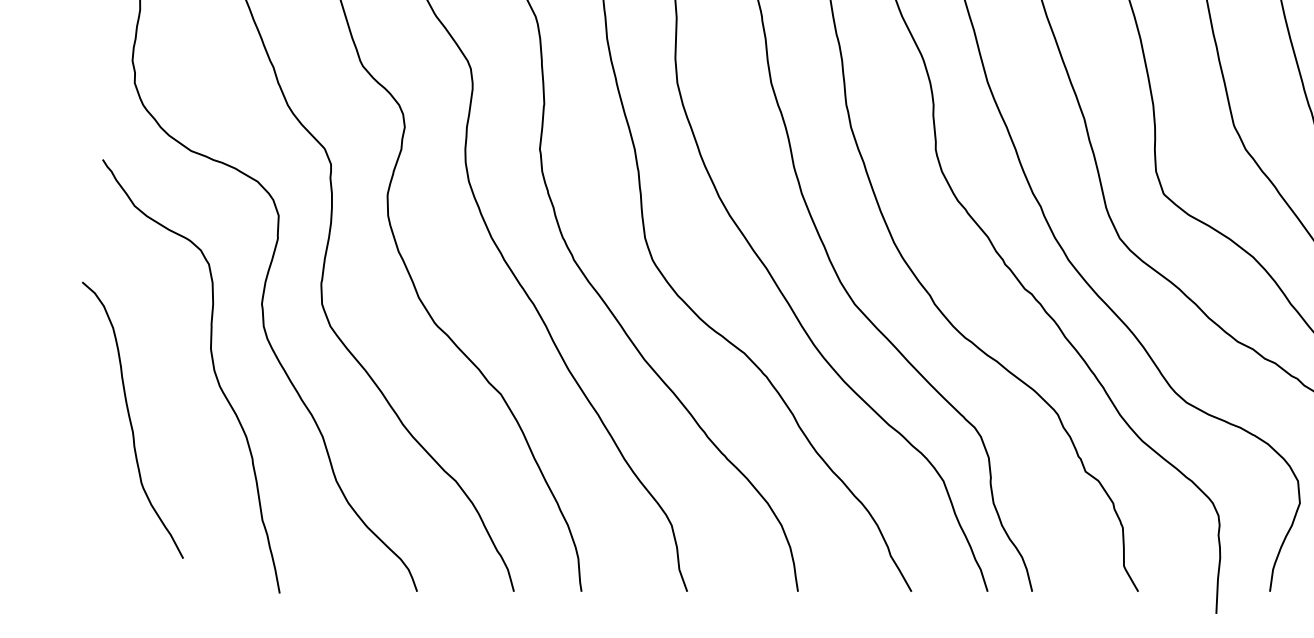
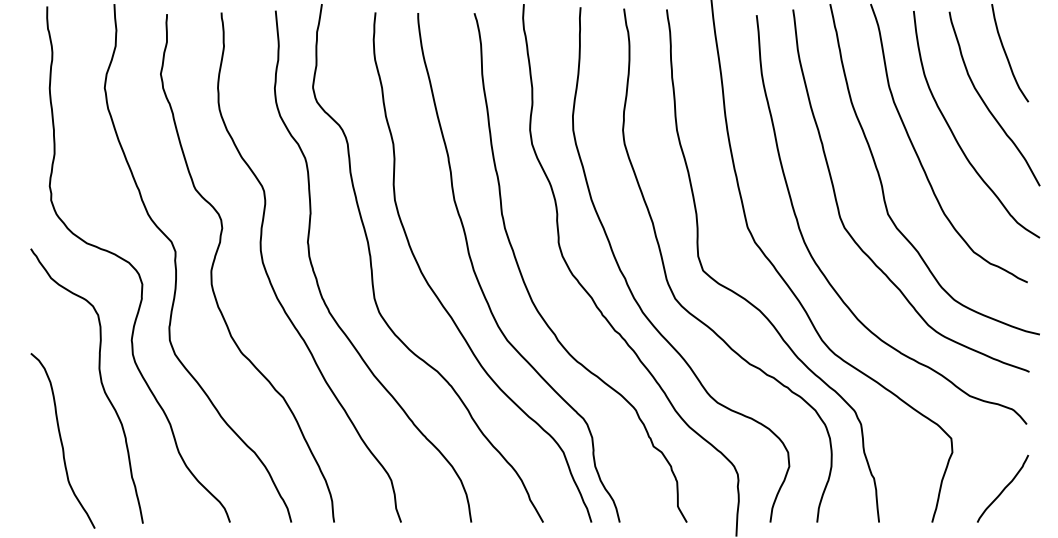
curve: (132, 419) -> (62, 440), moved

